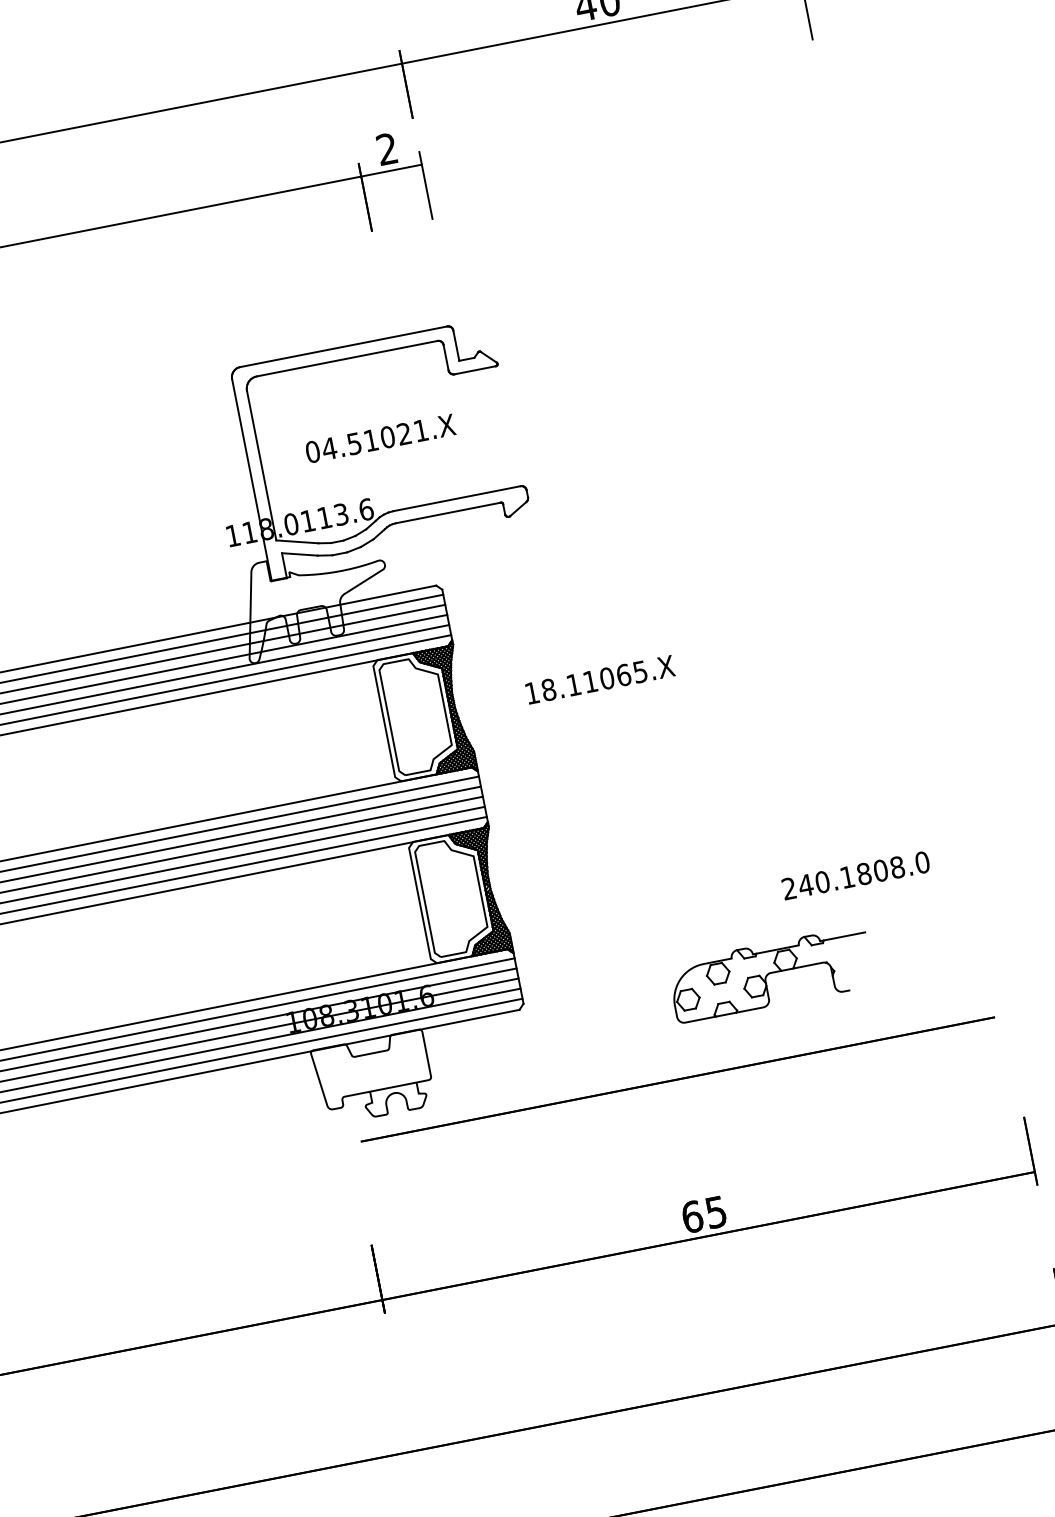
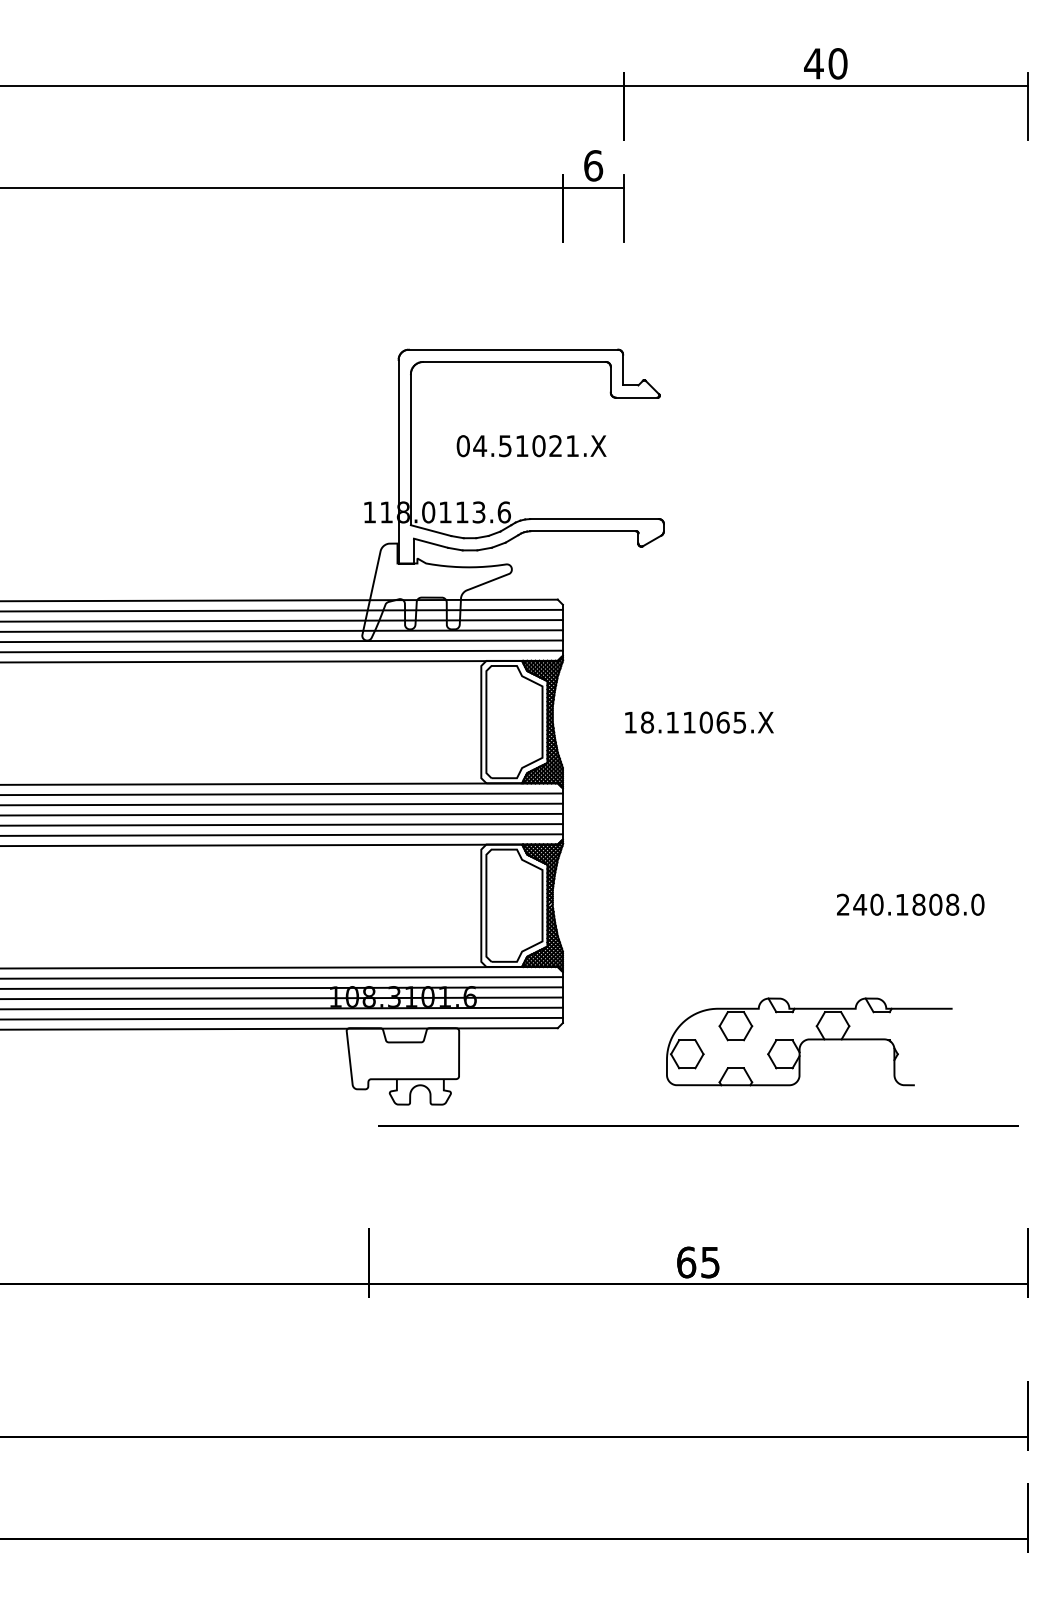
text: (387, 148) -> (593, 165), 2 -> 6
text: (855, 875) -> (910, 904), moved
part: (771, 974) -> (809, 1041), size x1.43

